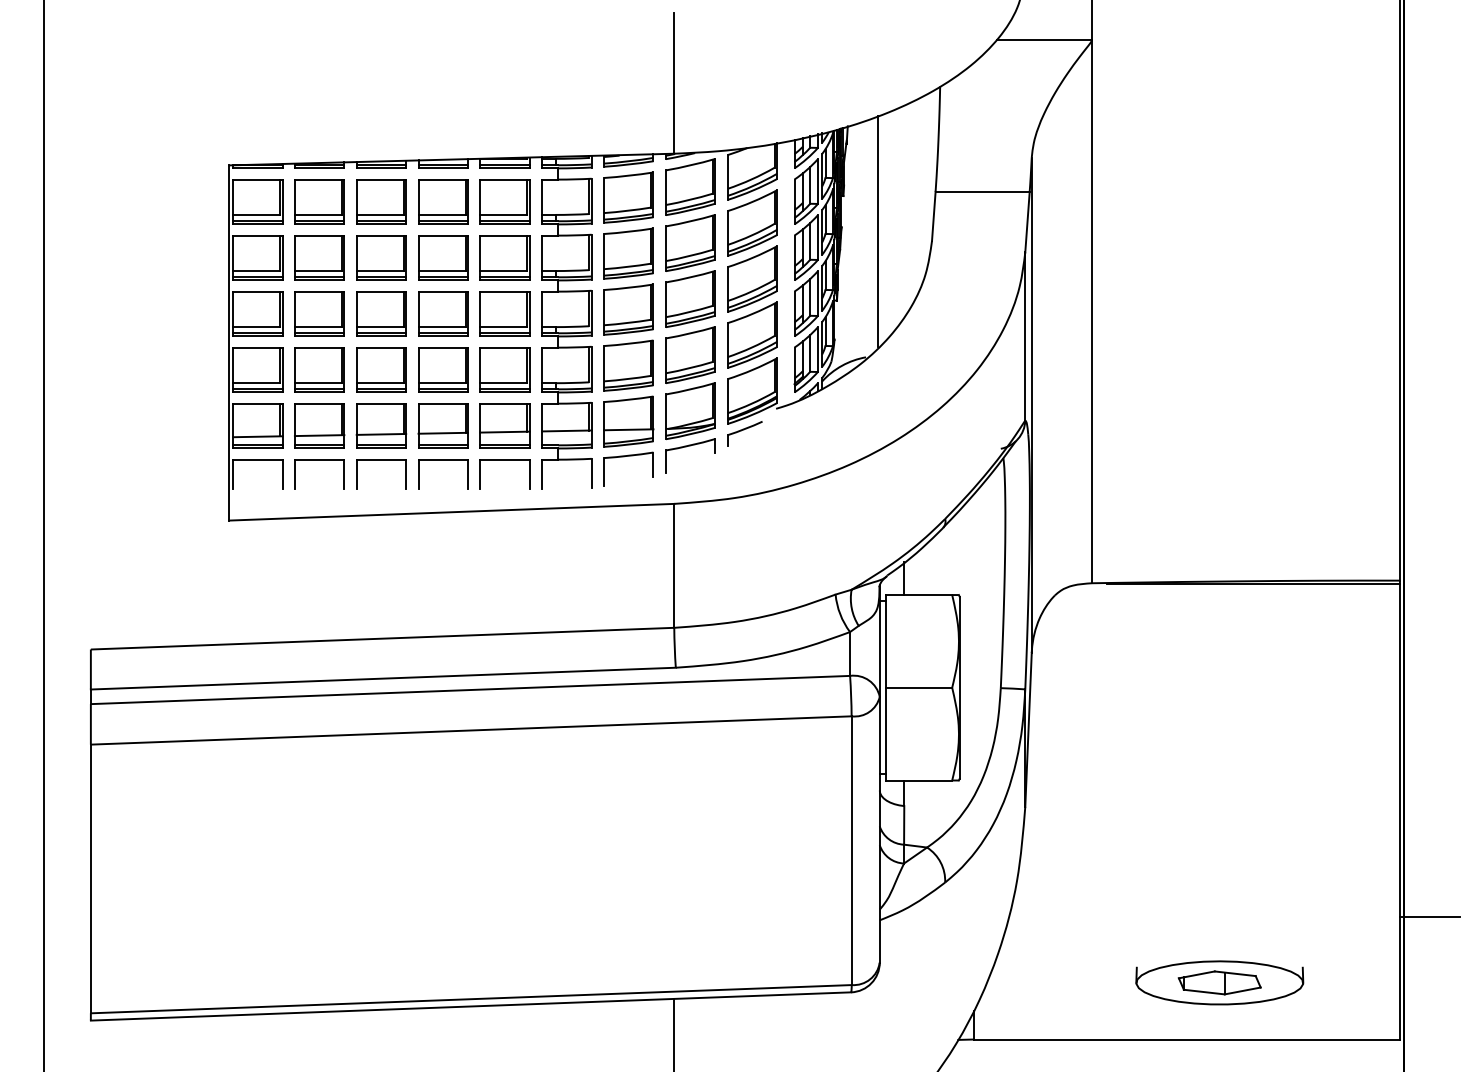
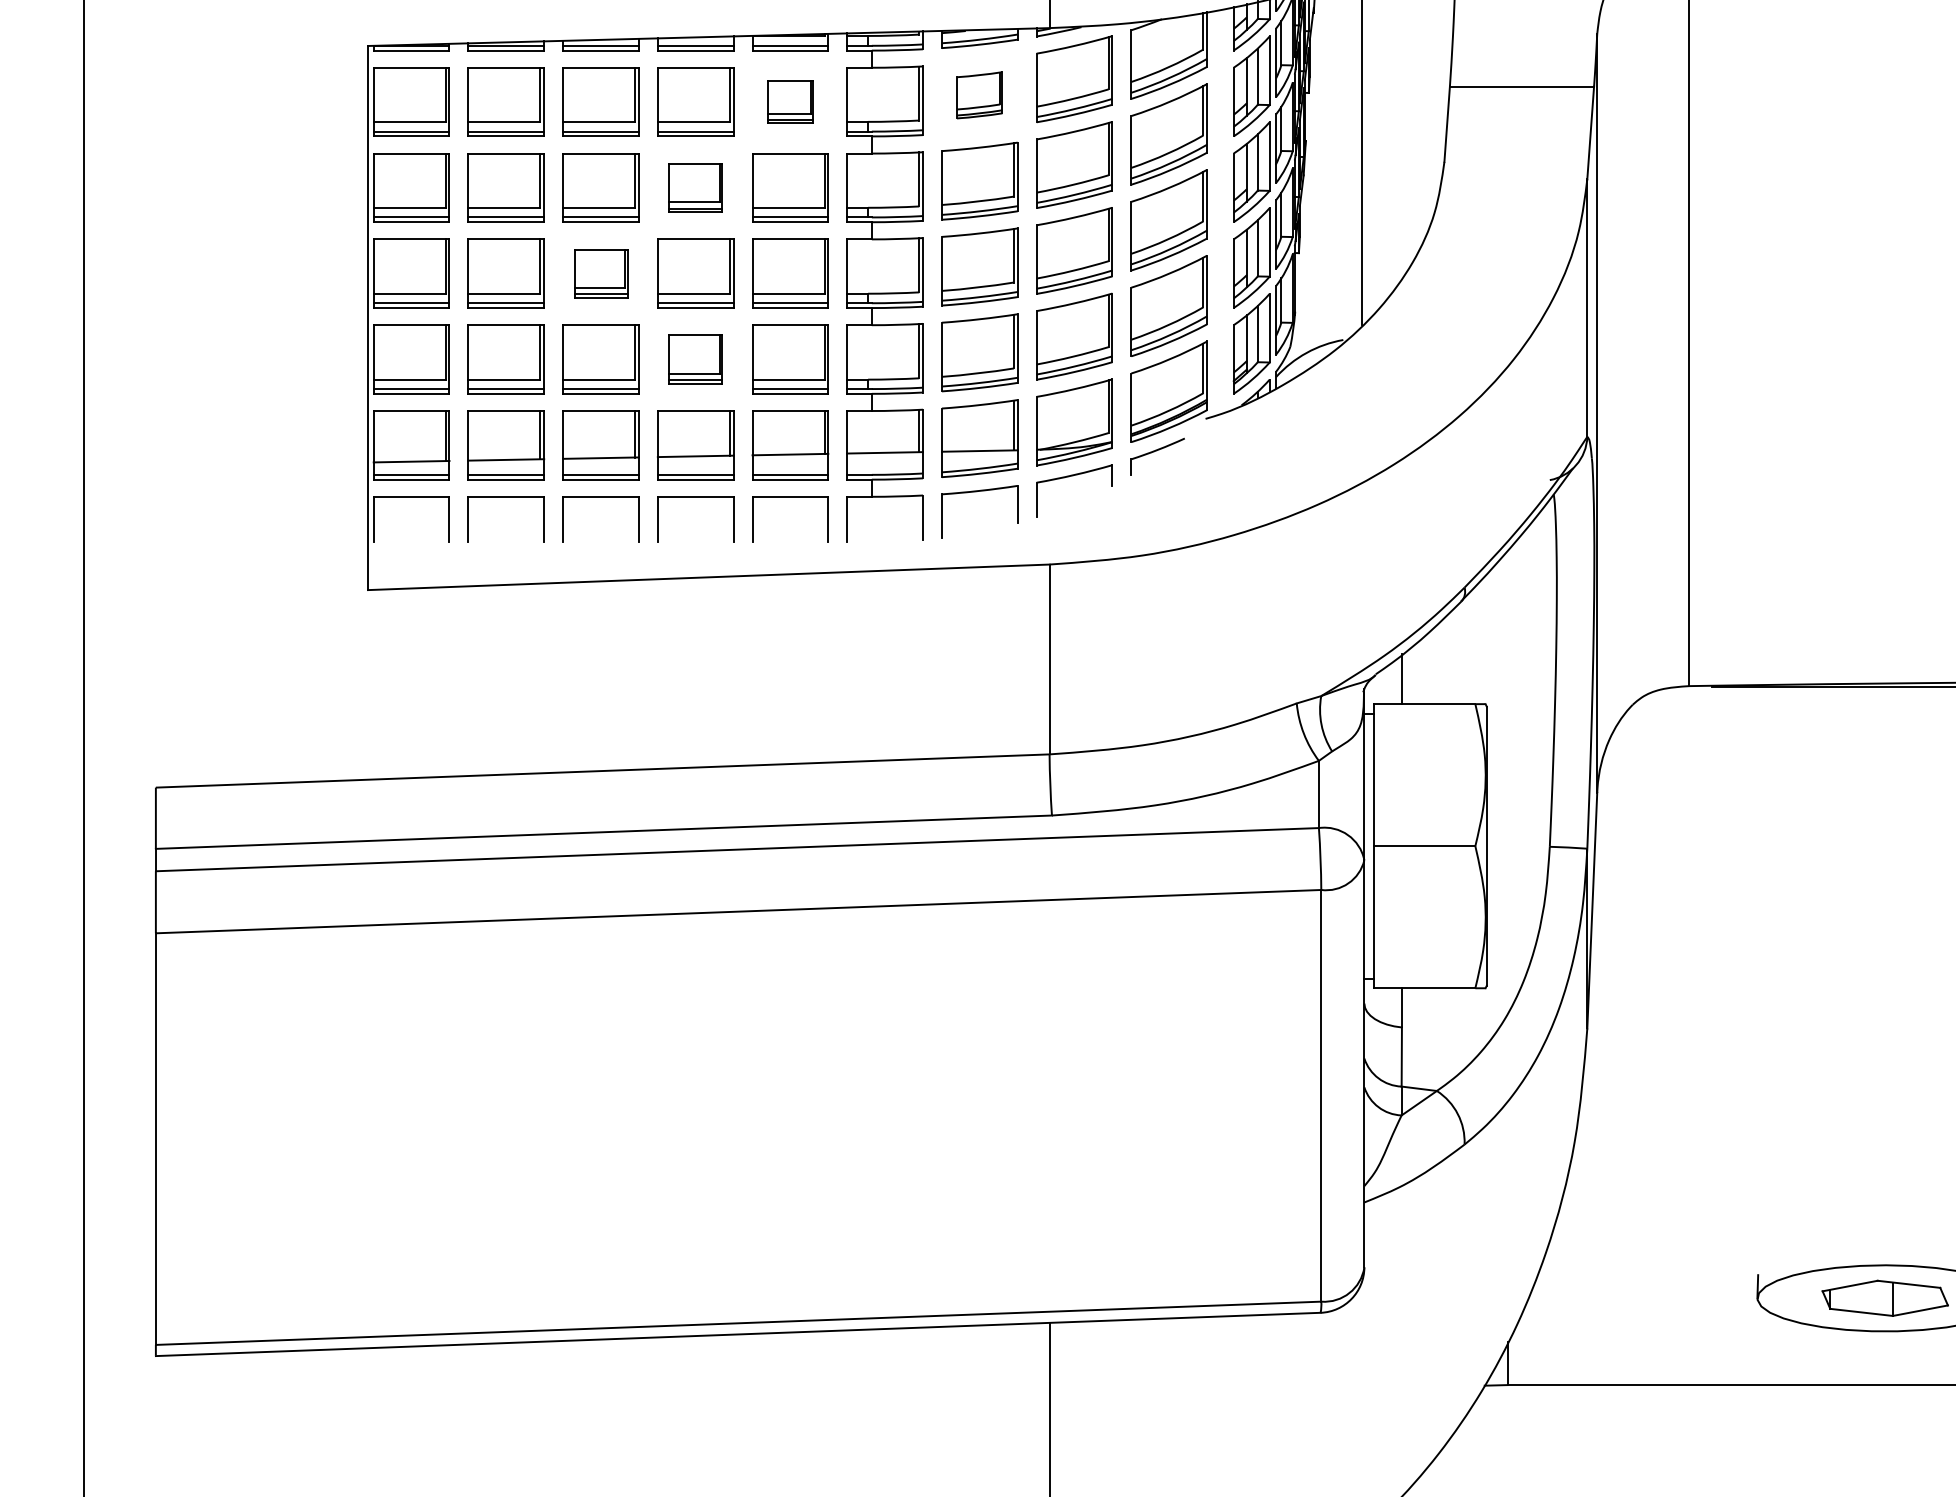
part: (628, 197) -> (979, 95), size x0.6
part: (504, 201) -> (789, 101), size x0.6
part: (443, 257) -> (696, 187), size x0.7
part: (381, 313) -> (601, 272), size x0.7
part: (443, 369) -> (696, 358), size x0.7

